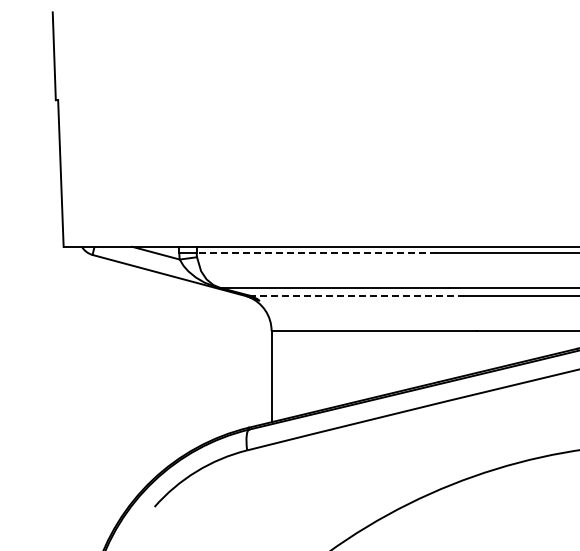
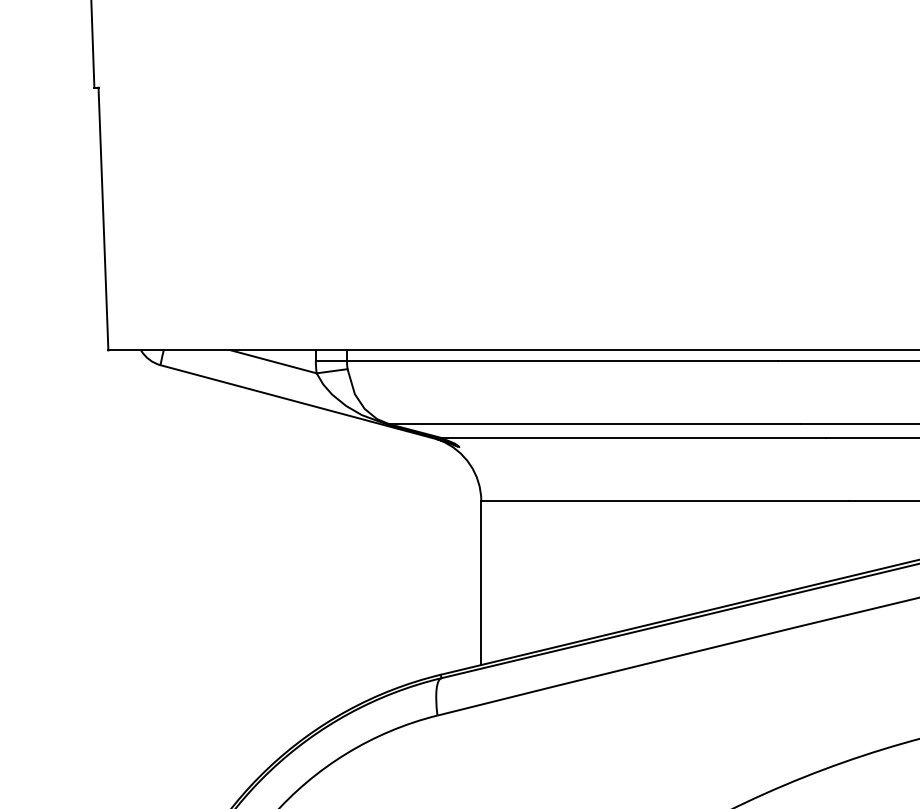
line: (316, 252) -> (561, 360), dashed -> solid
line: (356, 295) -> (633, 437), dashed -> solid

